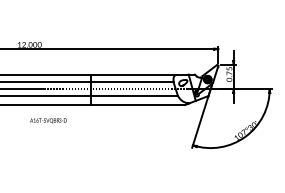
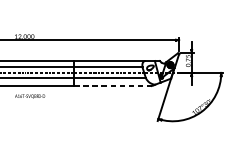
line: (138, 105) -> (113, 86), solid -> dashed
text: (48, 120) -> (30, 96), moved

